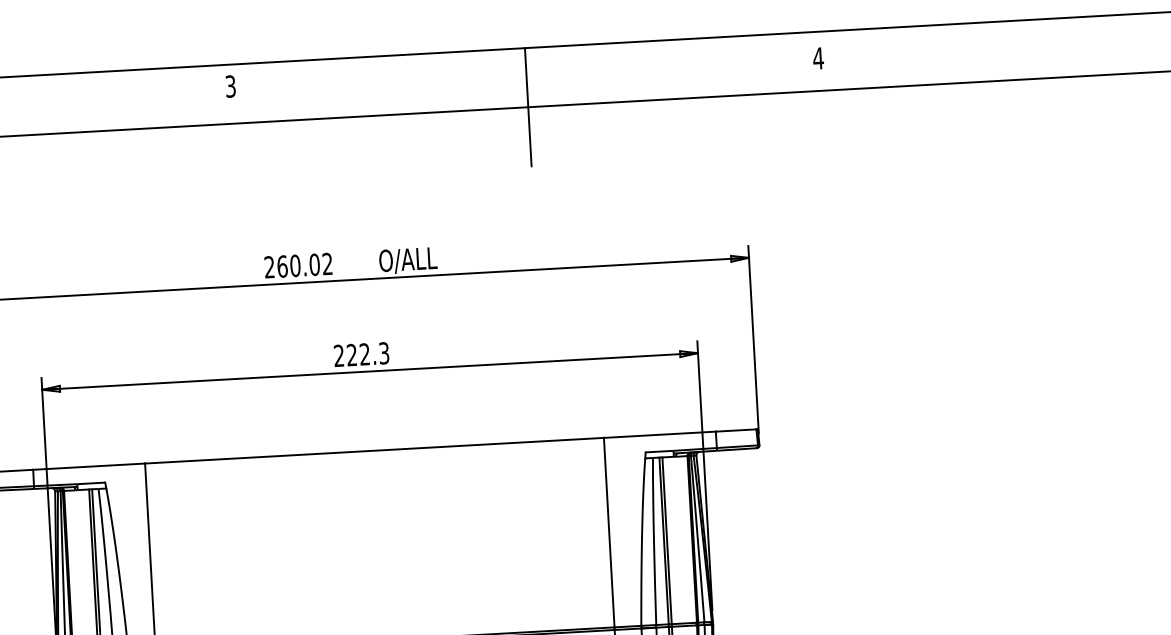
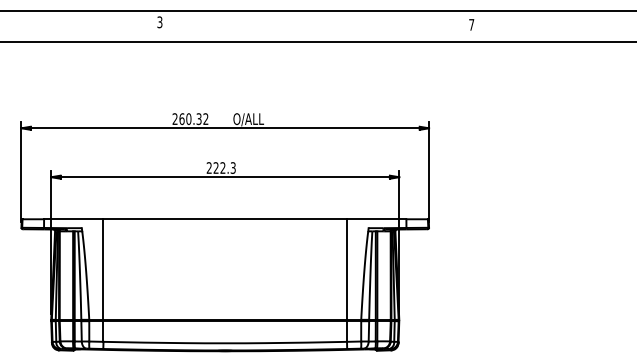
text: (818, 57) -> (471, 24), 4 -> 7
line: (527, 106) -> (316, 41), removed
text: (313, 263) -> (198, 118), 260.02 -> 260.32

